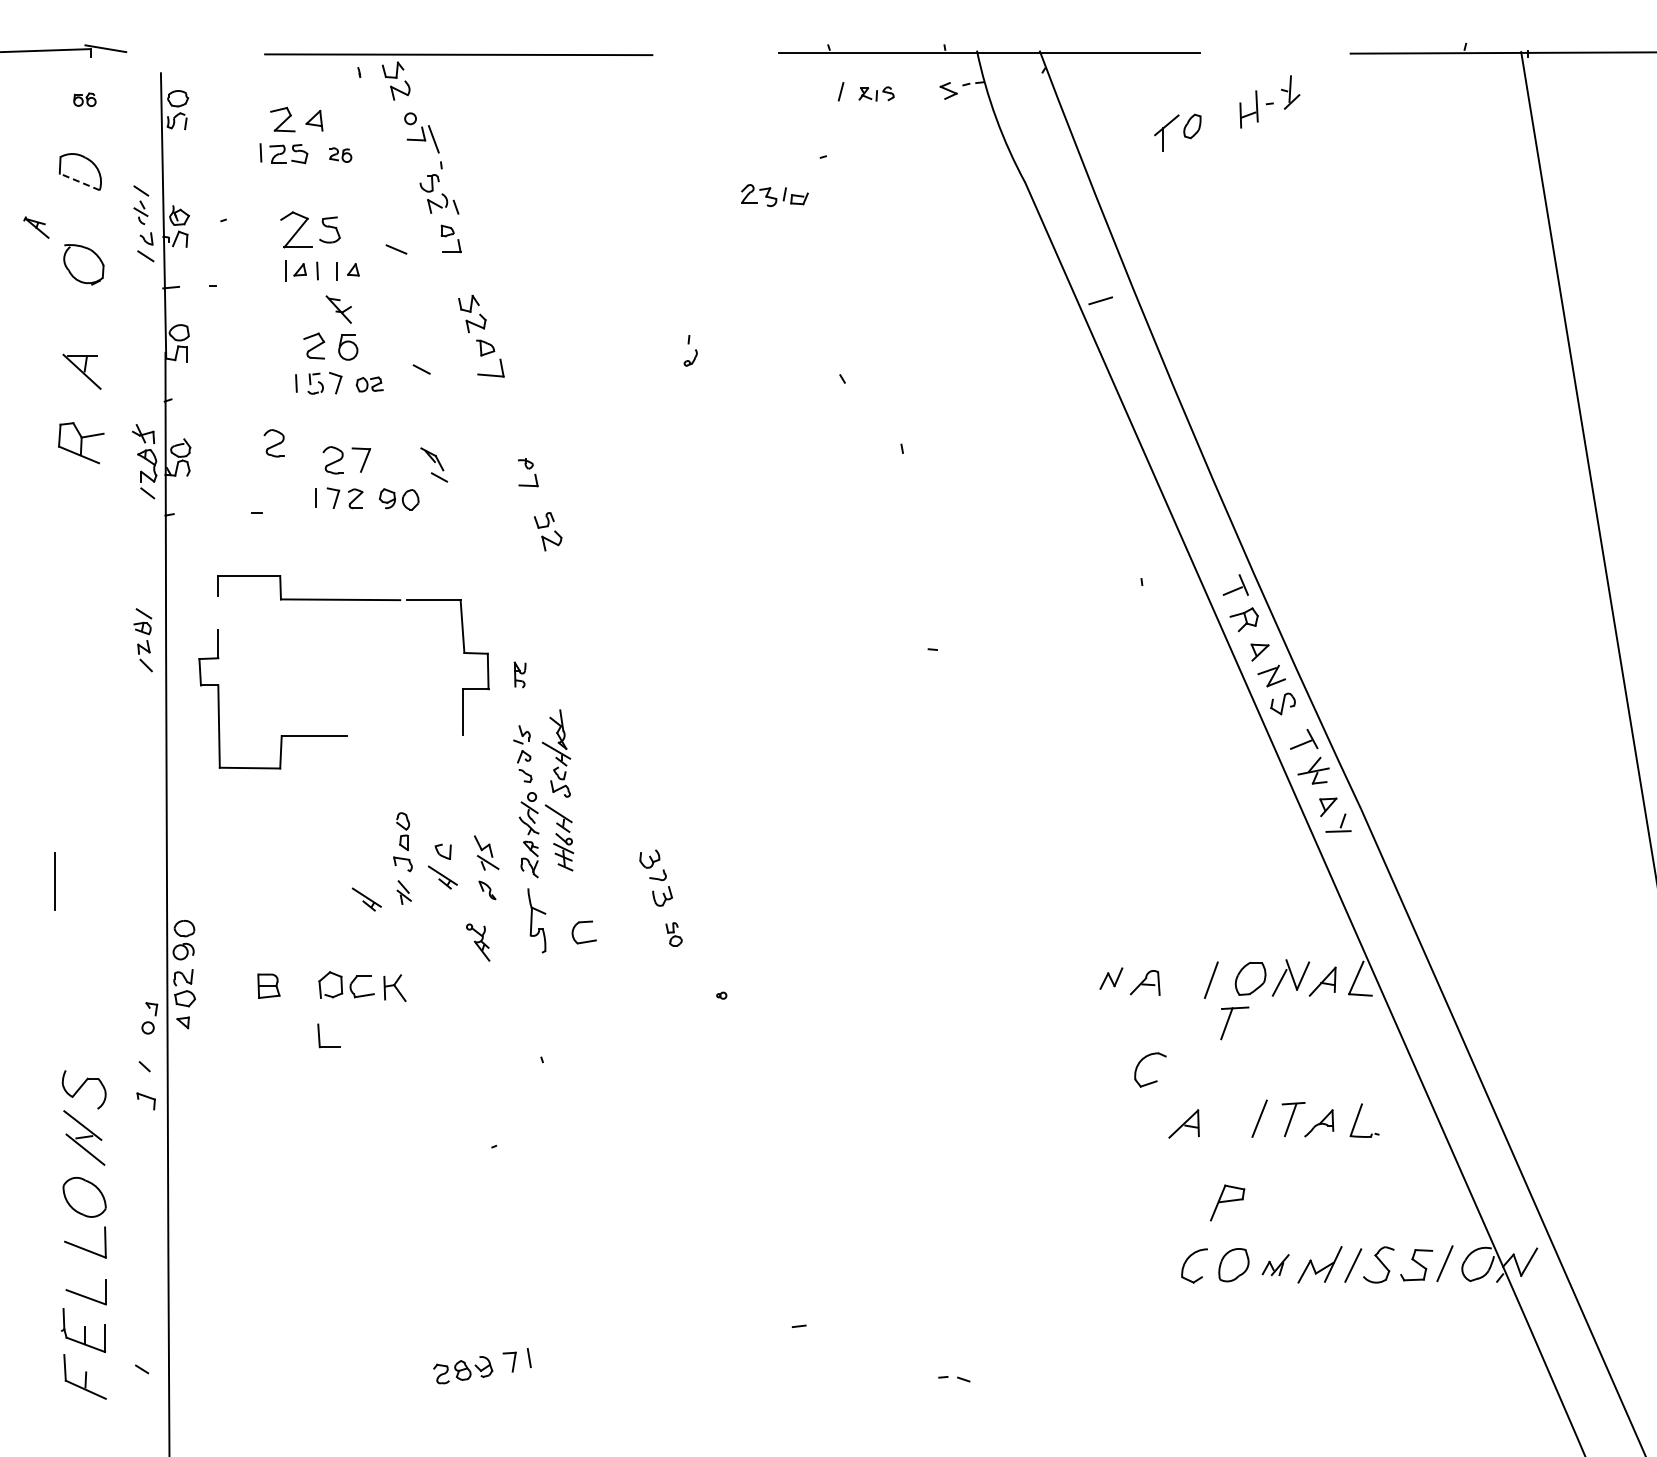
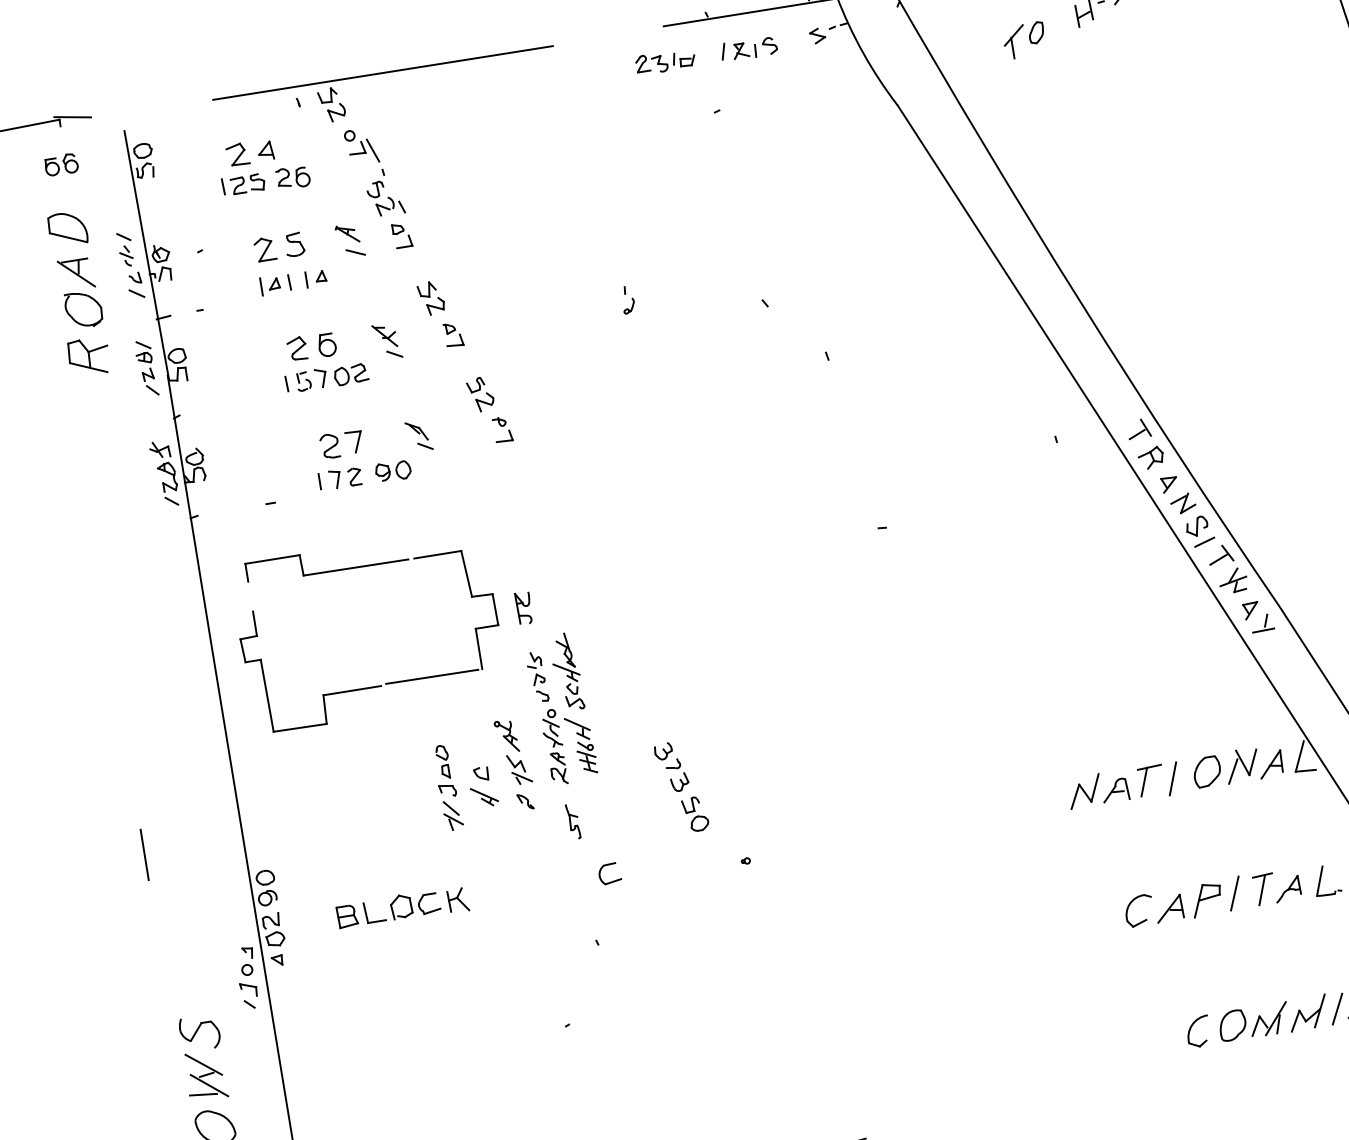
part: (876, 93) -> (754, 48), size x1.43
part: (84, 99) -> (61, 164), size x1.67
part: (340, 154) -> (293, 177), size x1.67
line: (79, 181) -> (68, 237), dashed -> solid
part: (774, 195) -> (665, 61), moved
part: (36, 227) -> (347, 234), moved
part: (295, 229) -> (264, 249), size x0.71
line: (1100, 300) -> (1204, 541), moved
part: (338, 309) -> (384, 336), moved
part: (490, 358) -> (453, 334), size x0.71
part: (81, 371) -> (75, 273), moved
part: (369, 384) -> (351, 374), size x1.43
part: (81, 443) -> (89, 357), moved
part: (273, 443) -> (275, 439), removed
part: (547, 531) -> (480, 394), moved
part: (142, 640) -> (145, 368), moved
part: (519, 674) -> (523, 607), size x1.43
line: (405, 734) -> (431, 676), added
part: (403, 892) -> (452, 815), size x1.43
part: (366, 899) -> (420, 826), removed
part: (536, 920) -> (572, 821), size x0.62
part: (673, 934) -> (694, 814), size x1.67
part: (583, 941) -> (610, 881), moved
part: (478, 942) -> (507, 736), moved
part: (1111, 978) -> (1085, 791), size x1.67
part: (1228, 1022) -> (1145, 780), moved
part: (320, 1038) -> (367, 915), moved
part: (1142, 1060) -> (1131, 903), moved
part: (145, 1101) -> (248, 990), moved
line: (77, 1158) -> (203, 1094), added
part: (1227, 1202) -> (1206, 899), moved
part: (1275, 1264) -> (1269, 1019), size x1.67

